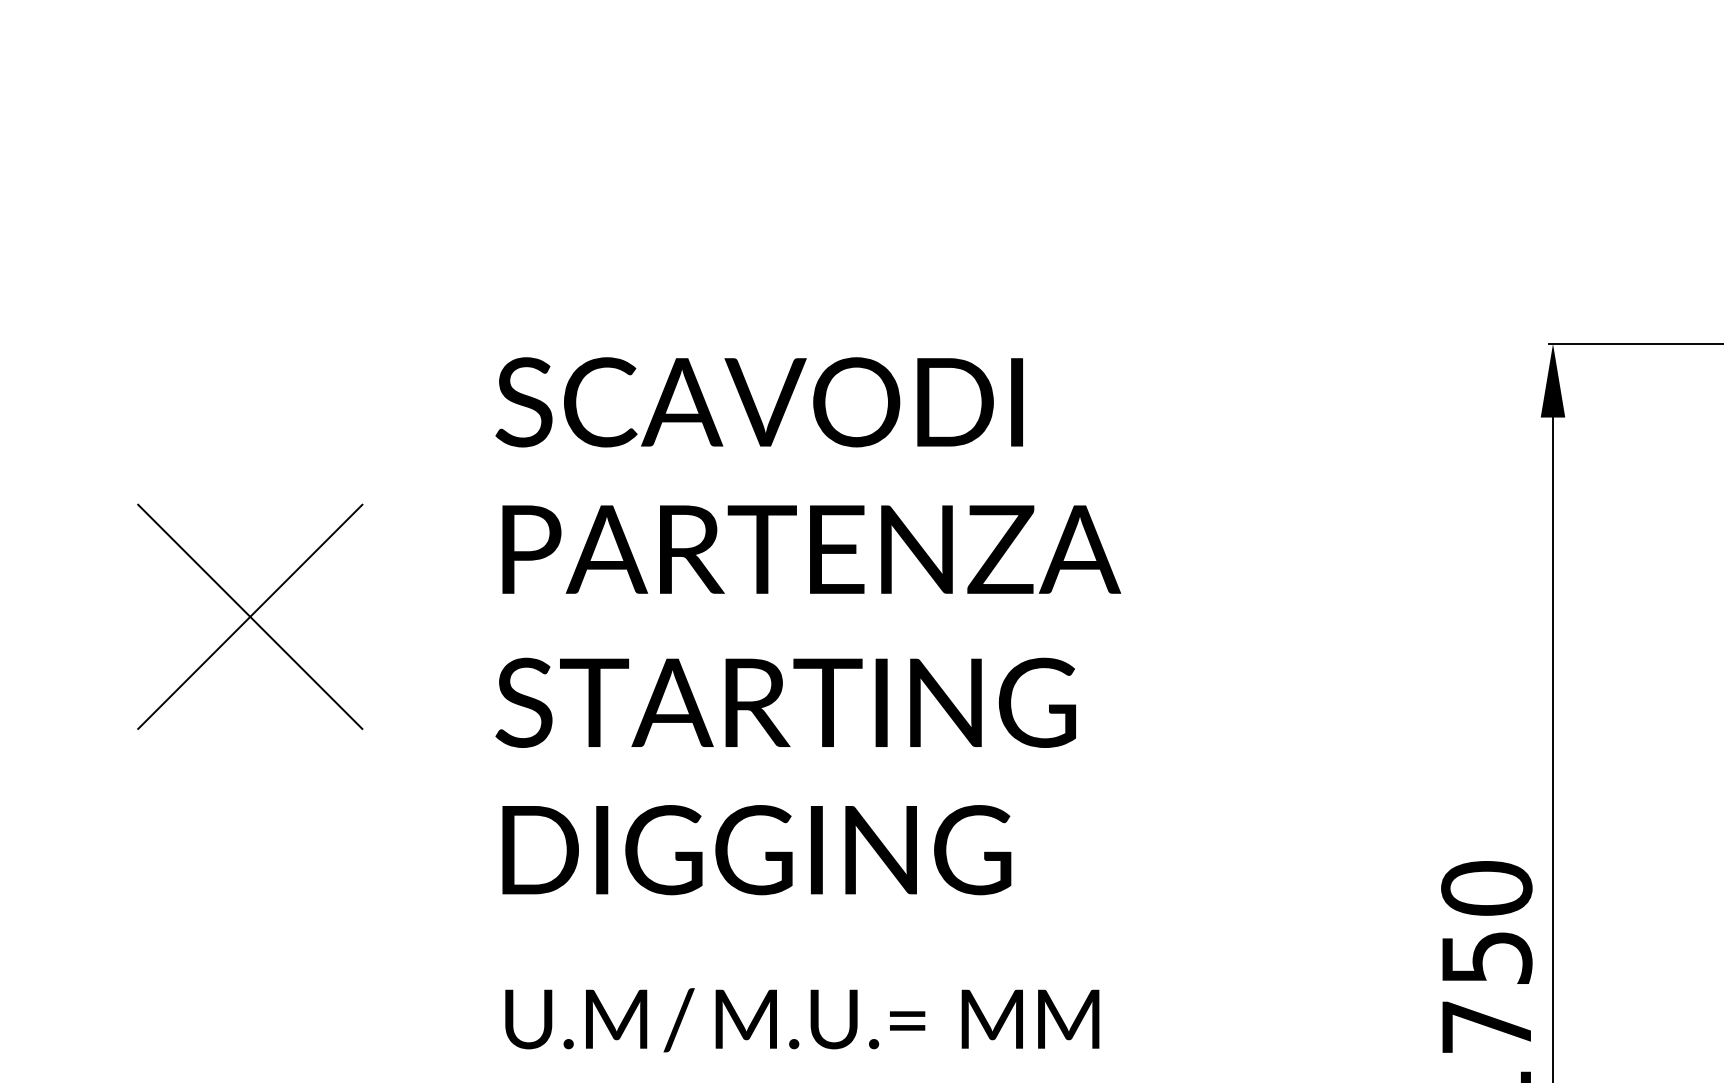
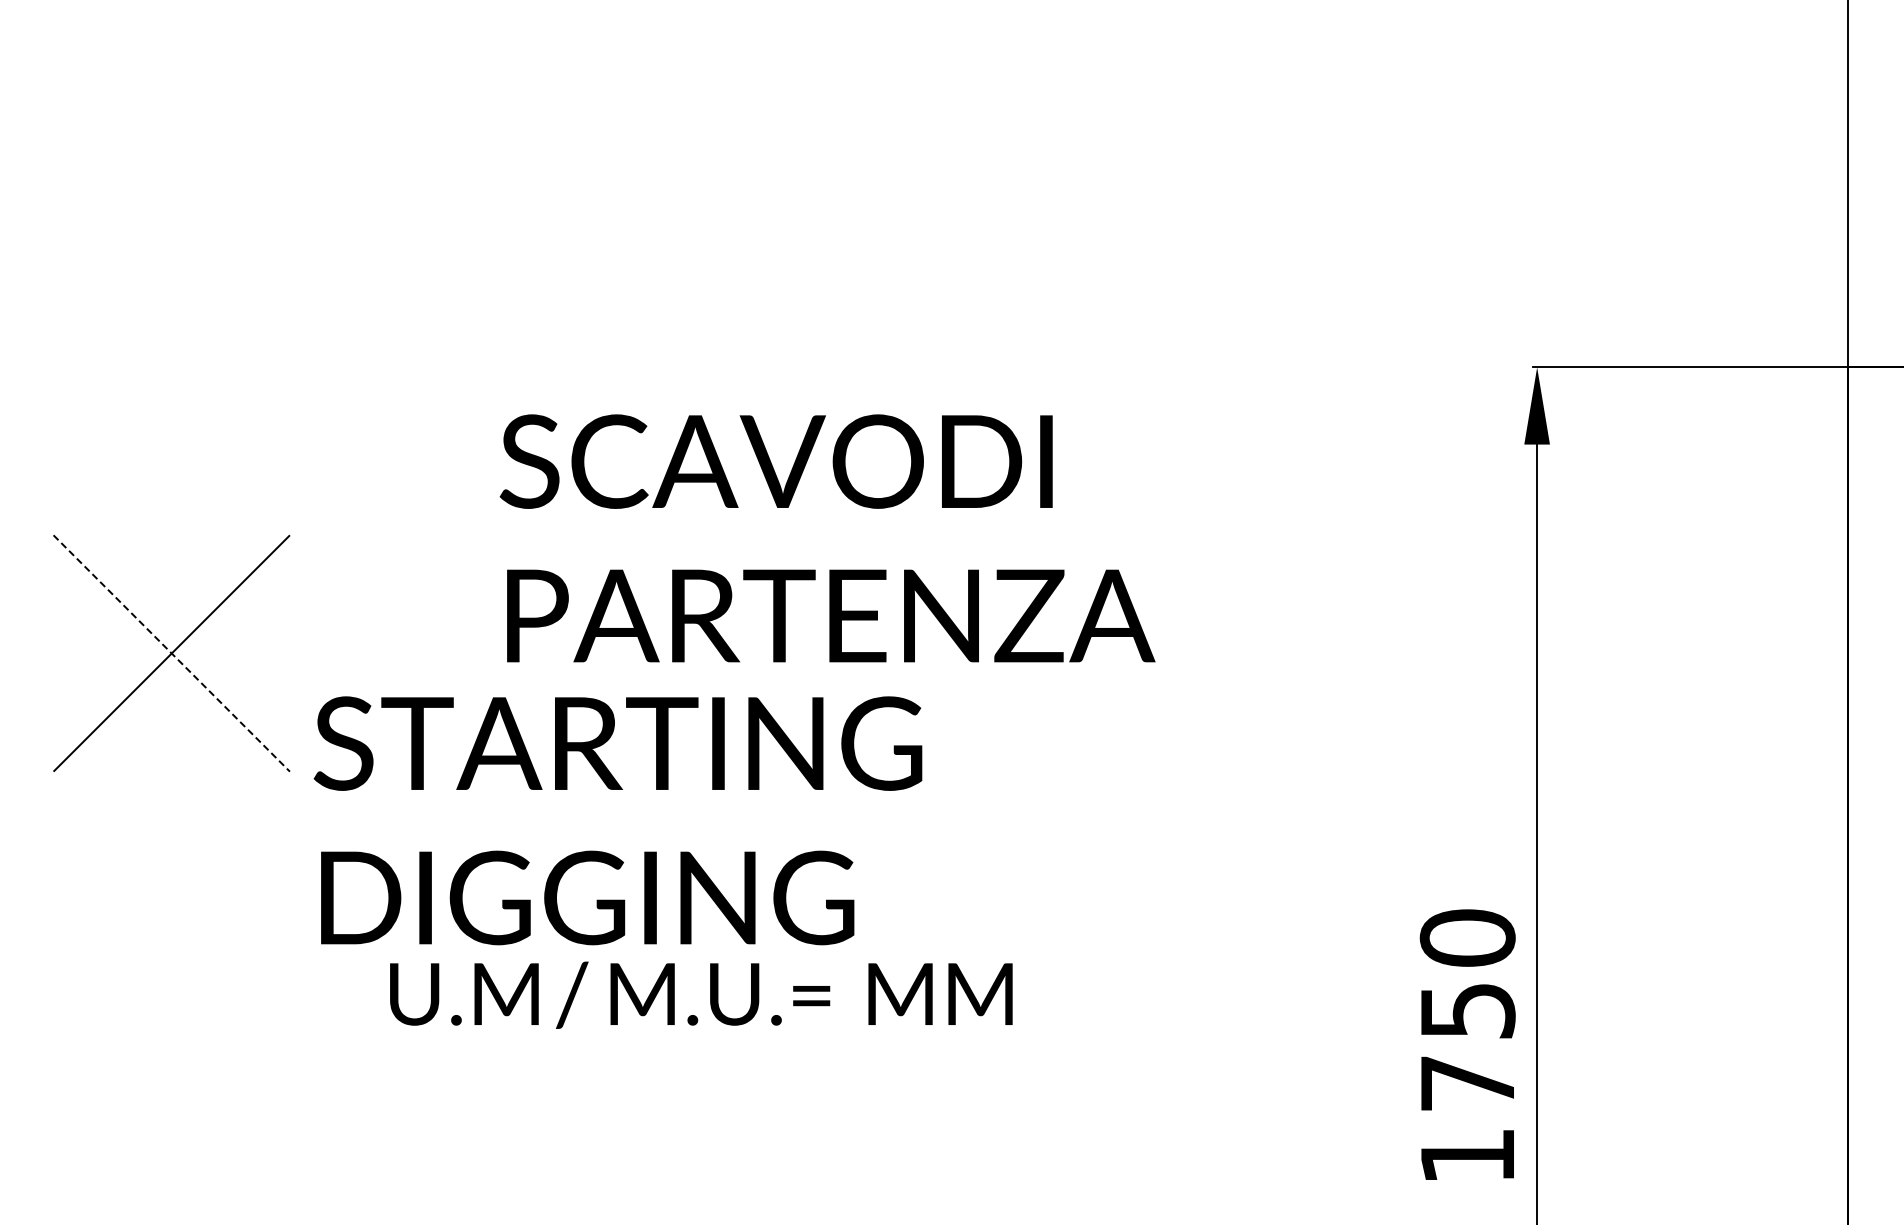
text: (808, 475) -> (827, 538), moved
line: (251, 616) -> (172, 653), solid -> dashed
text: (785, 776) -> (617, 820), moved
text: (802, 1019) -> (701, 994), moved

